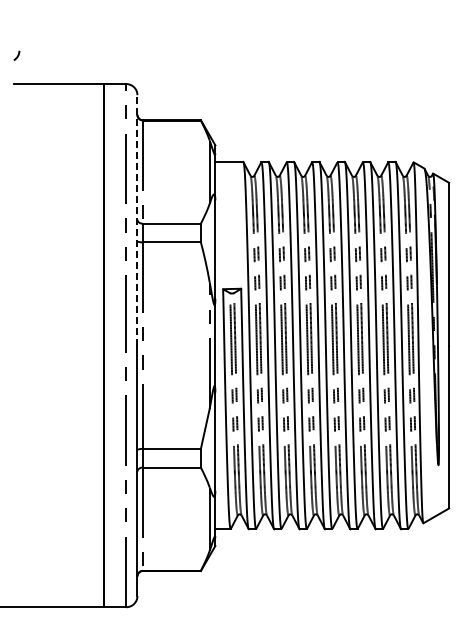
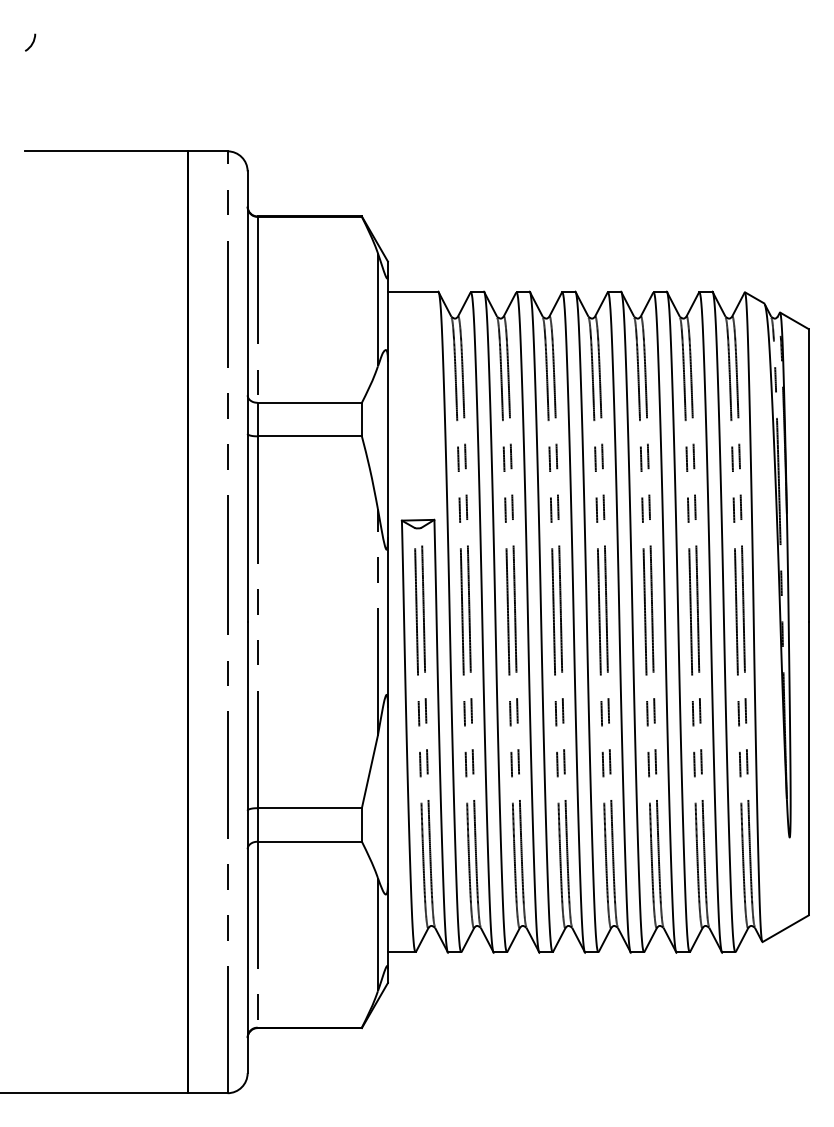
arc: (17, 55) -> (31, 42), moved
line: (137, 219) -> (247, 395), dashed -> solid

